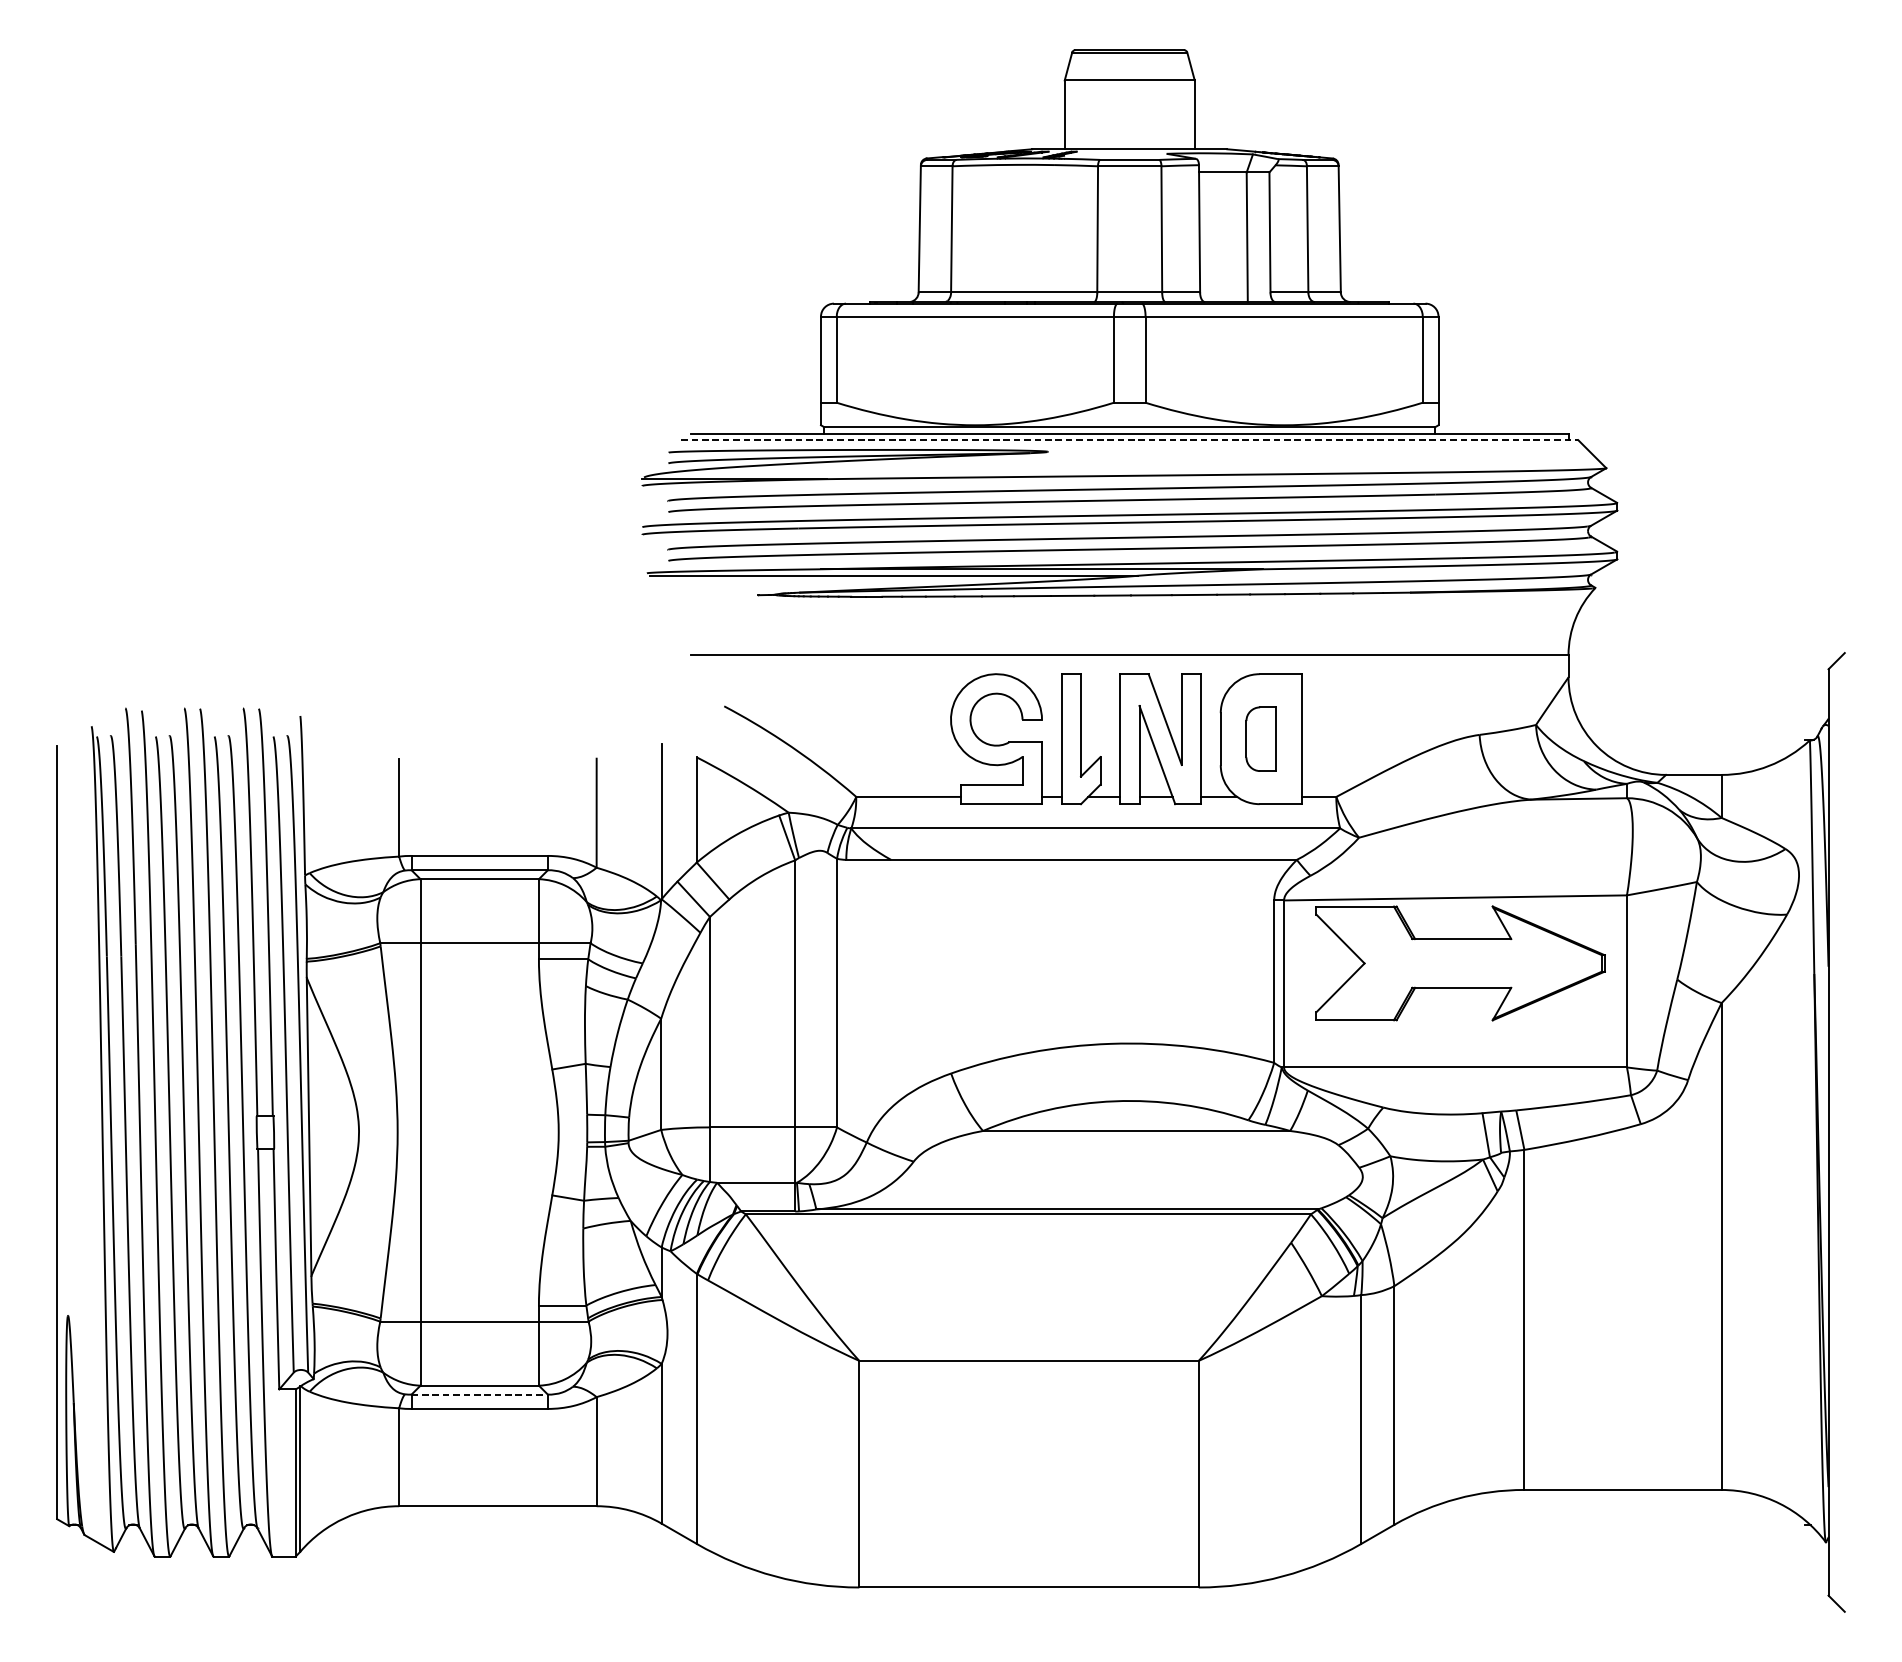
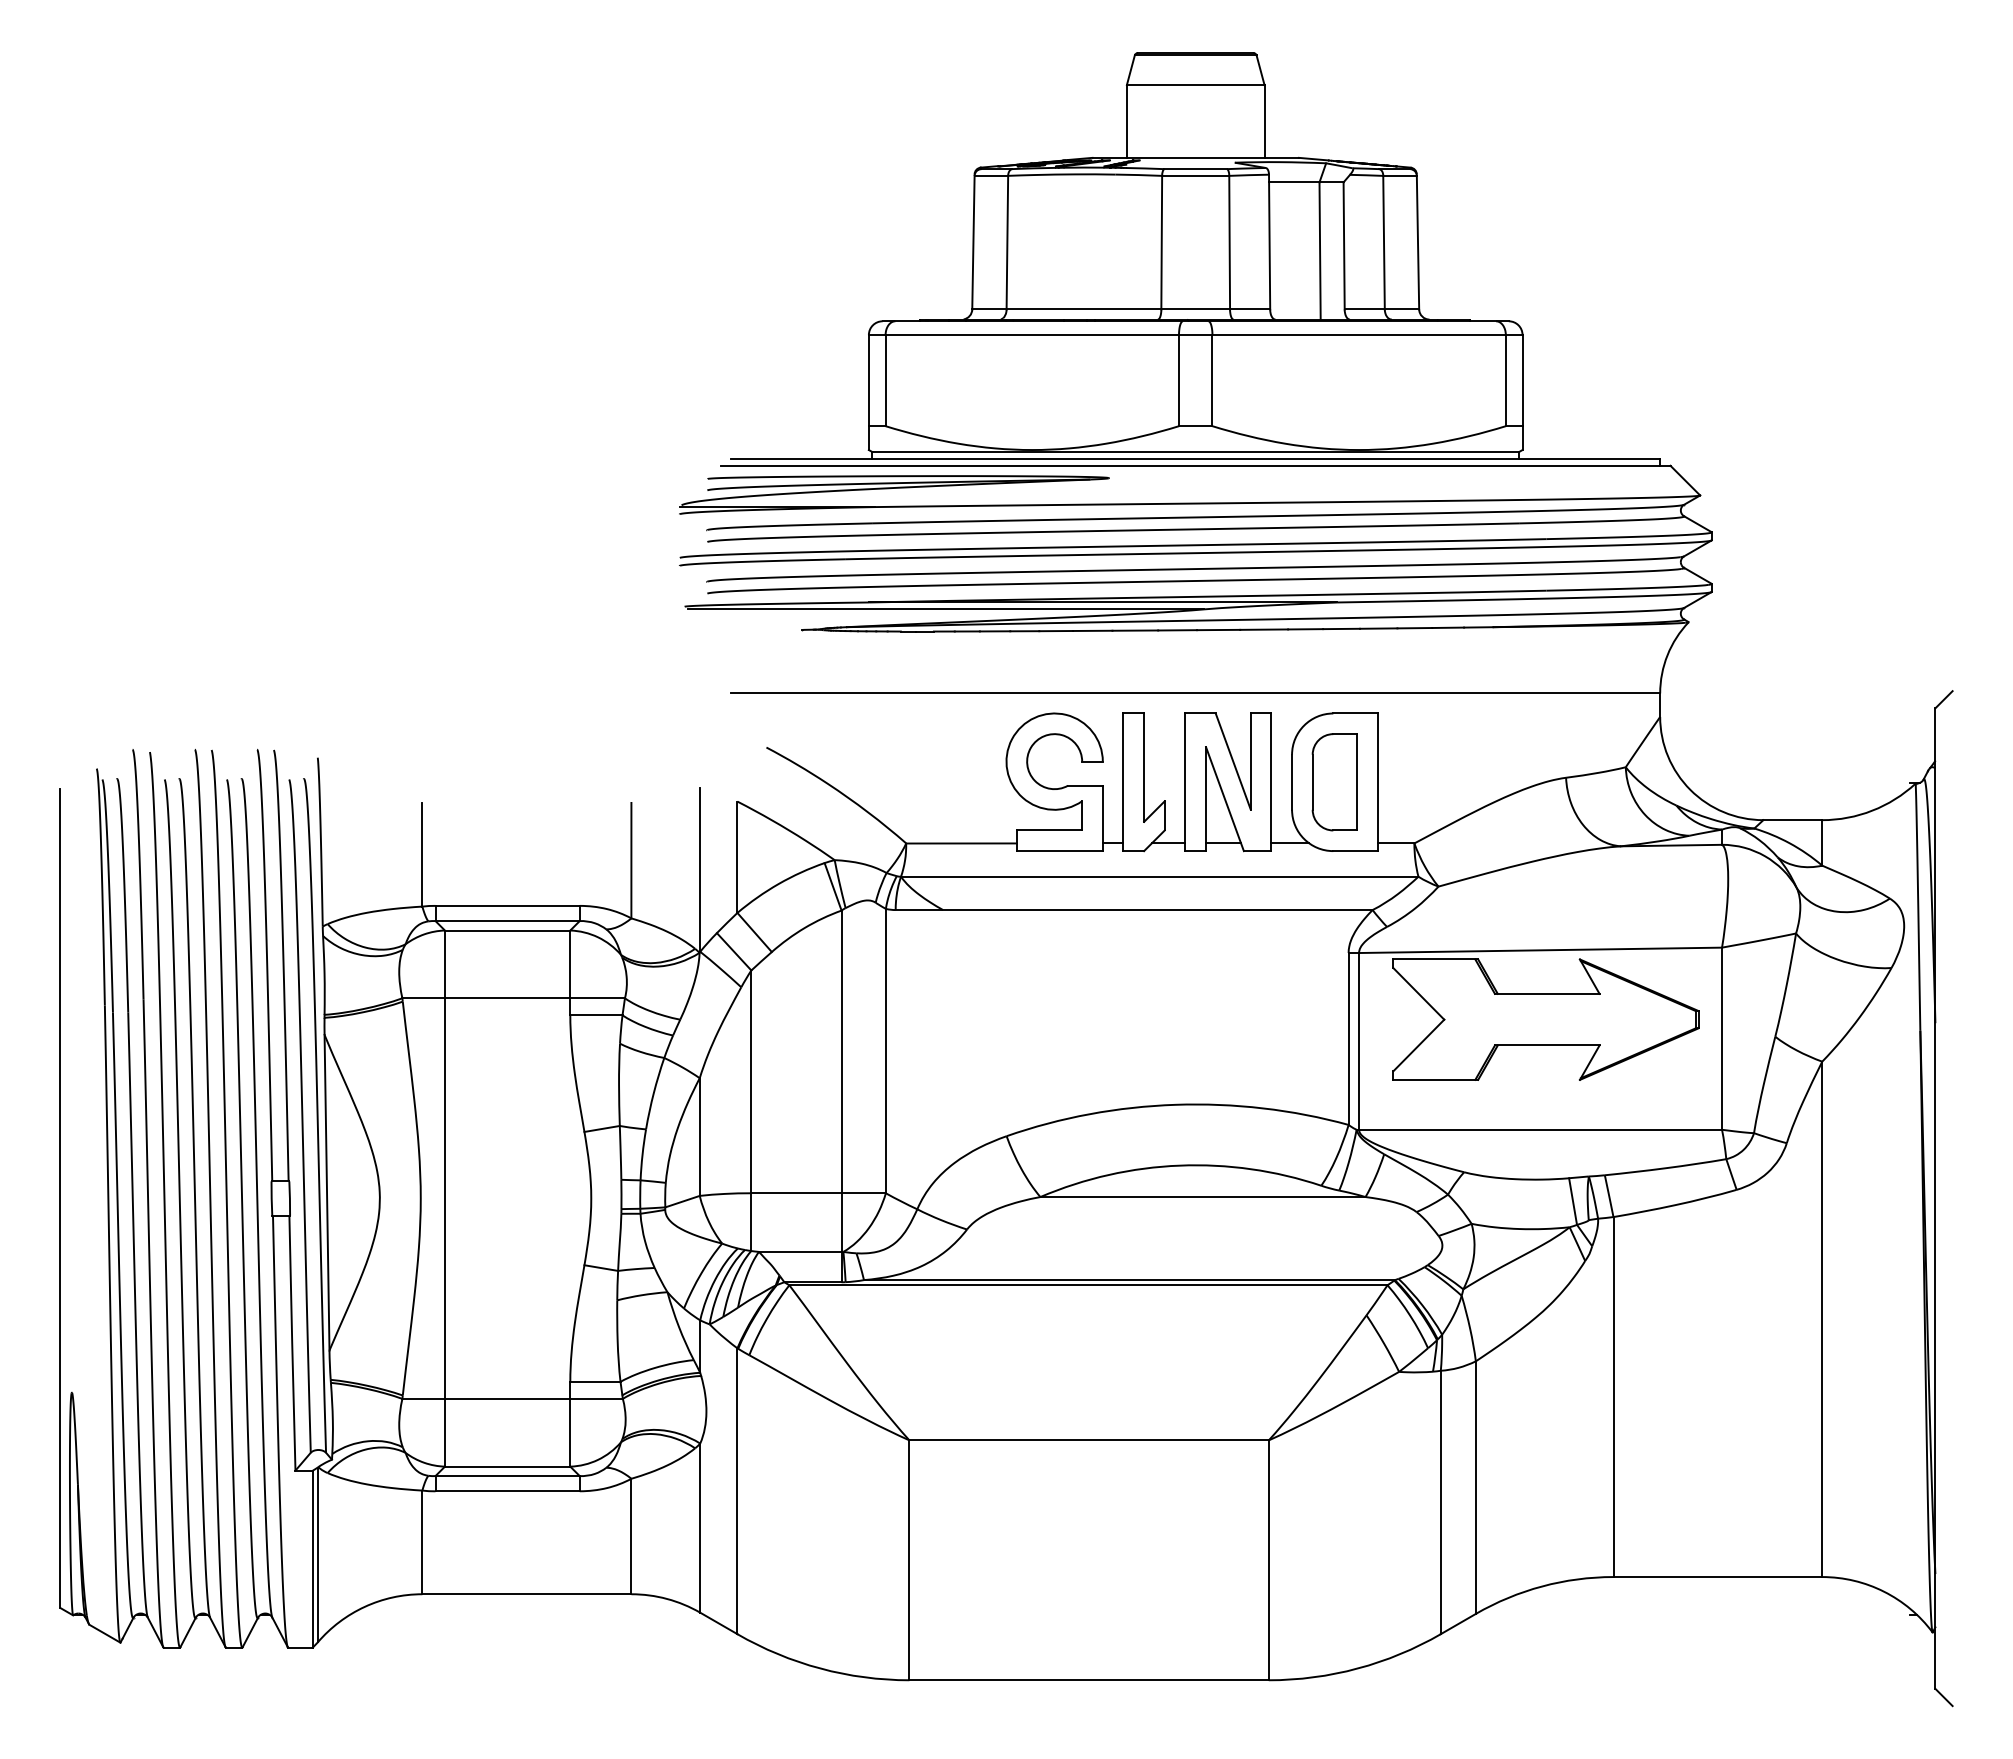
line: (1129, 439) -> (1195, 465), dashed -> solid
part: (1260, 739) -> (1334, 782), size x1.43
line: (480, 1394) -> (508, 1476), dashed -> solid

